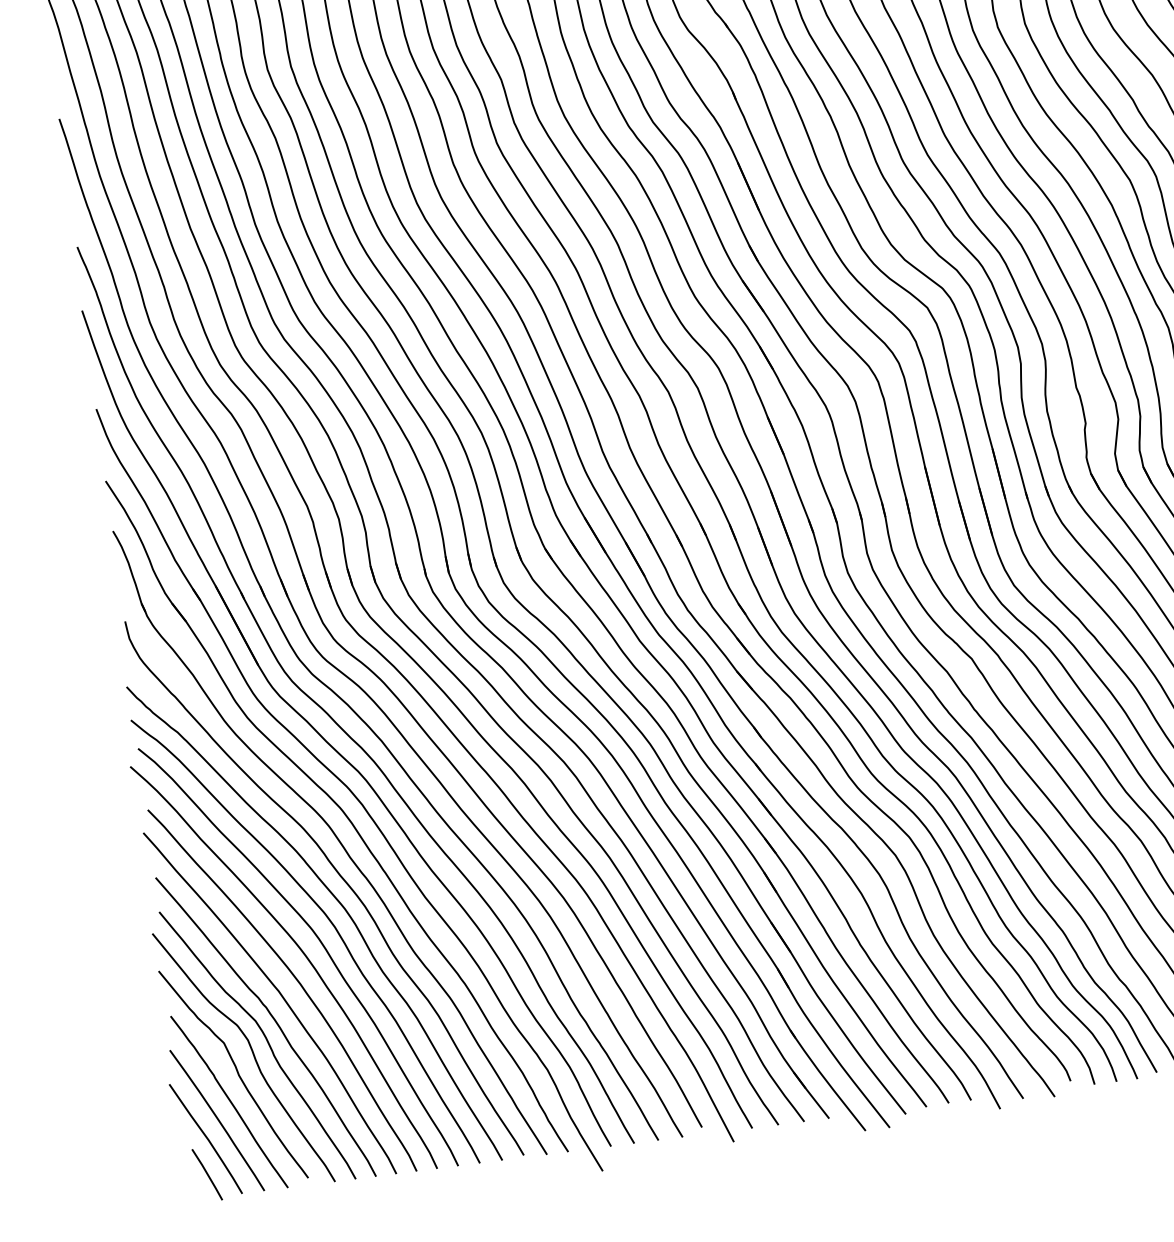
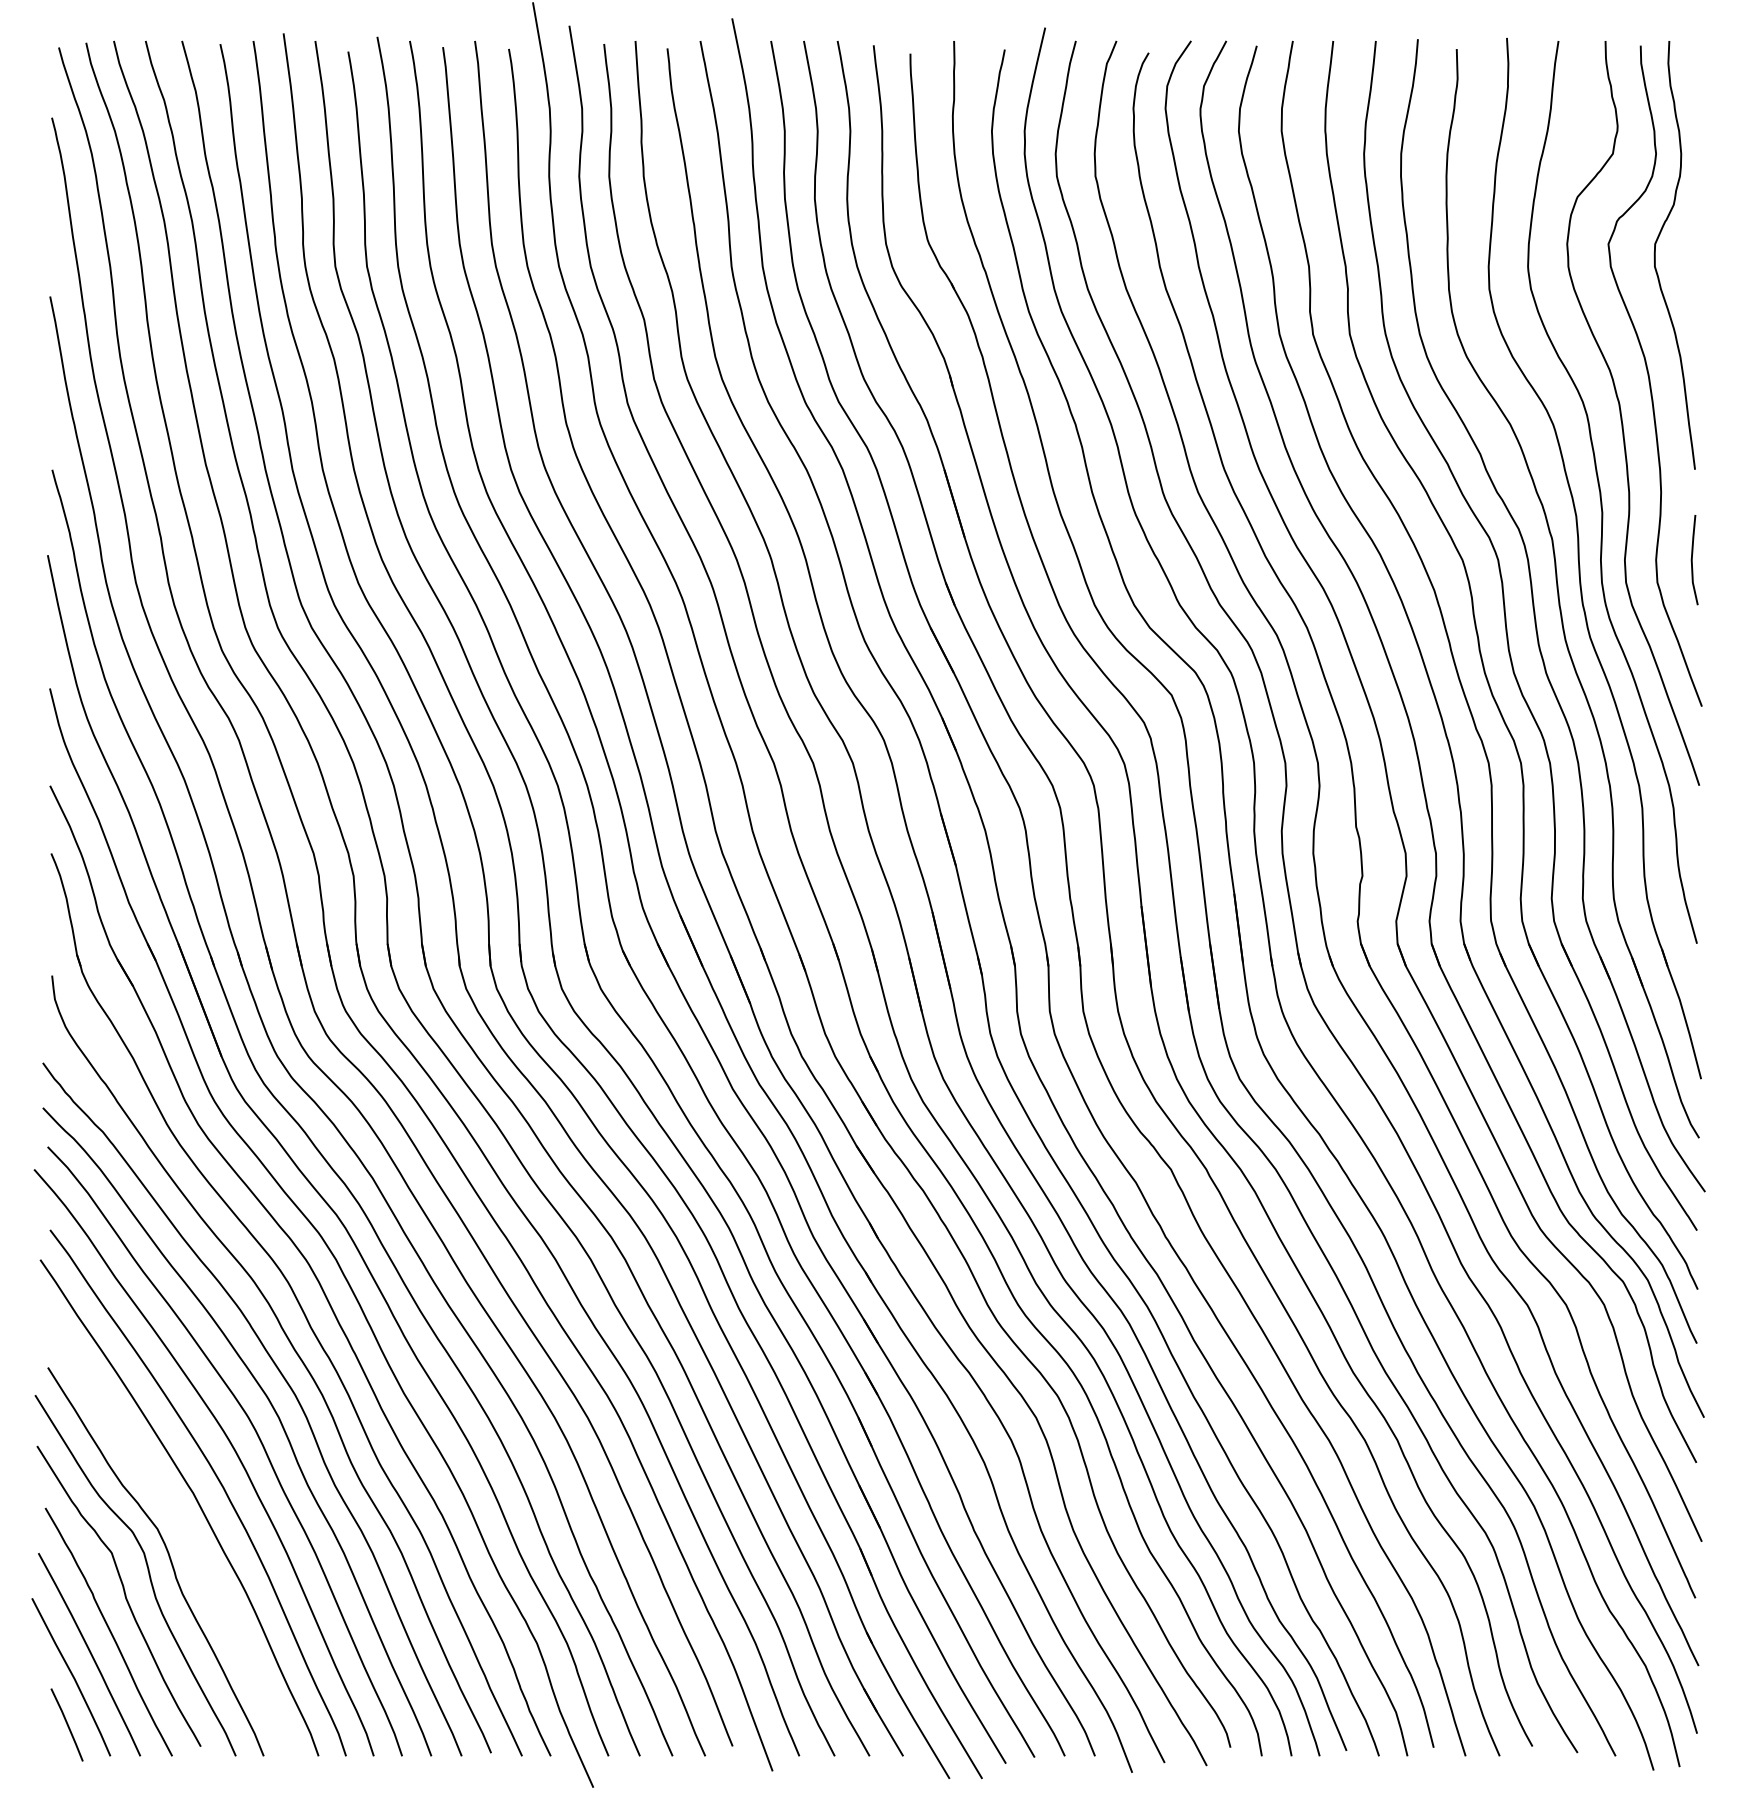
curve: (274, 1020) -> (182, 1531), removed

